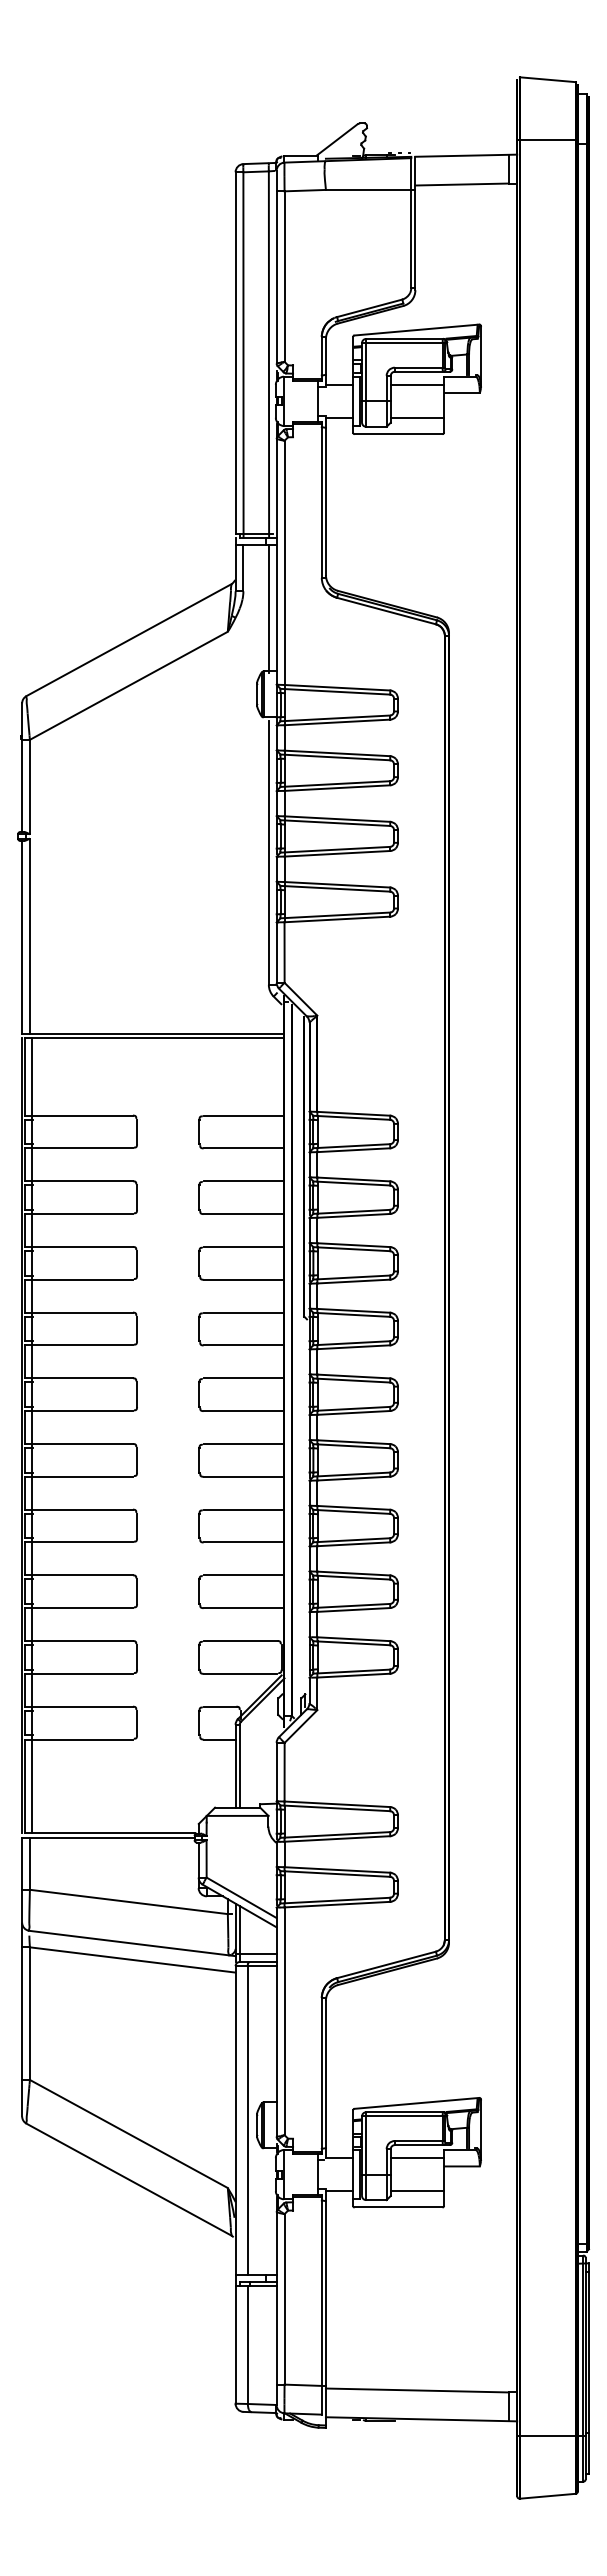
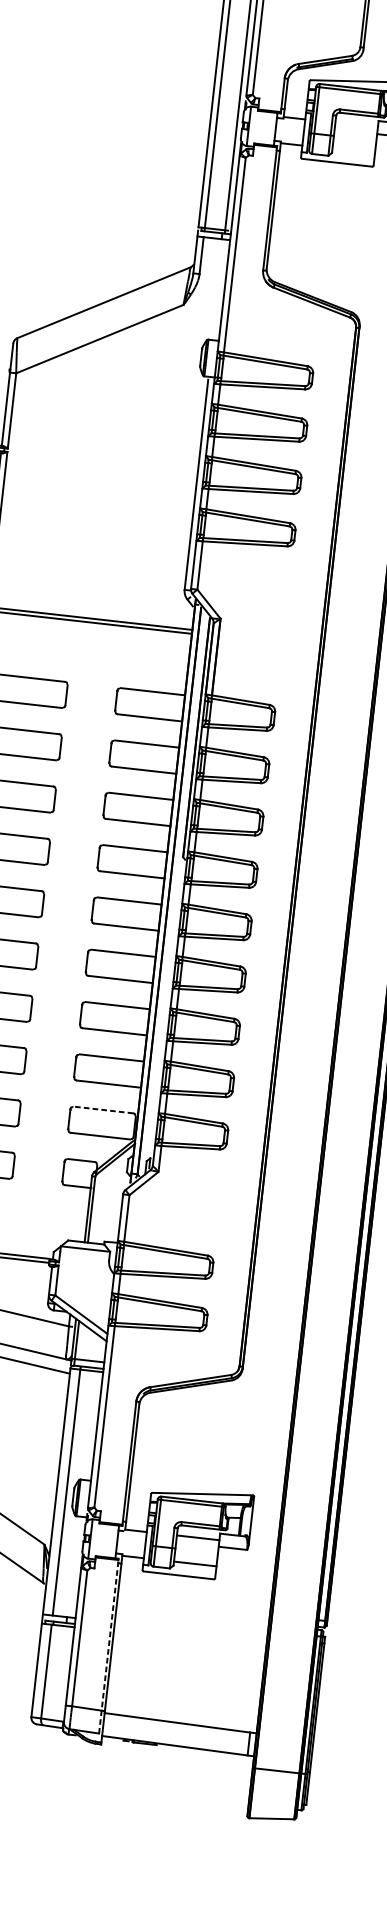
line: (417, 384) -> (356, 124), removed
line: (417, 417) -> (353, 151), removed
line: (268, 608) -> (218, 290), removed
line: (240, 1641) -> (103, 1110), solid -> dashed
line: (321, 2304) -> (108, 1645), solid -> dashed

